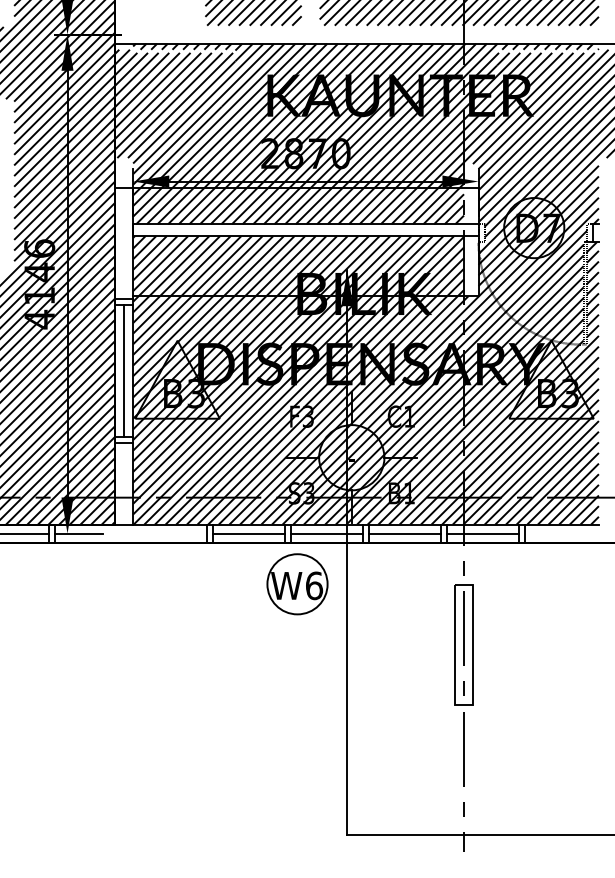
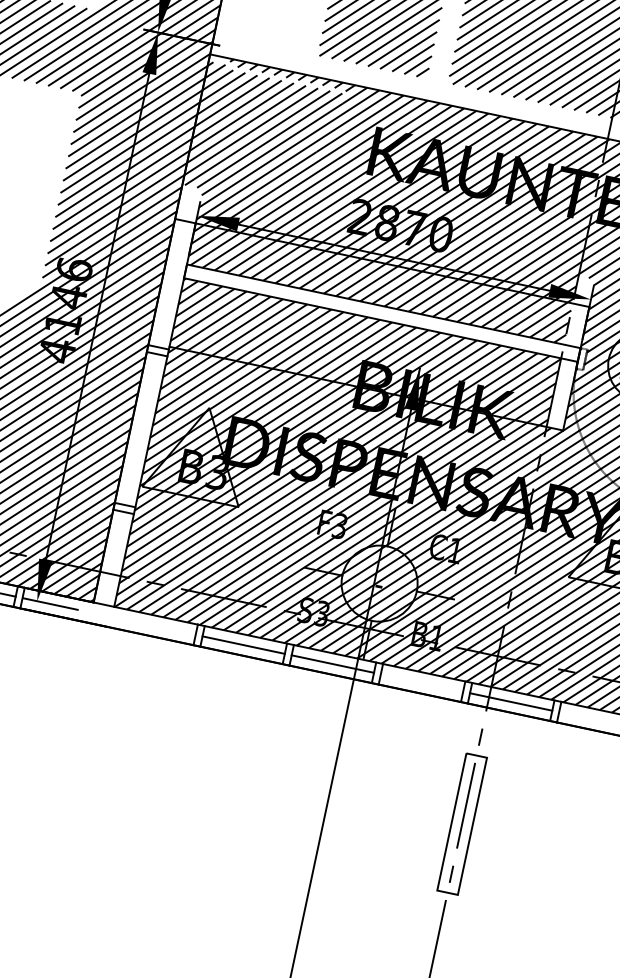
line: (124, 370) -> (141, 429), removed
line: (405, 533) -> (422, 682), removed
part: (297, 584) -> (287, 714), removed

